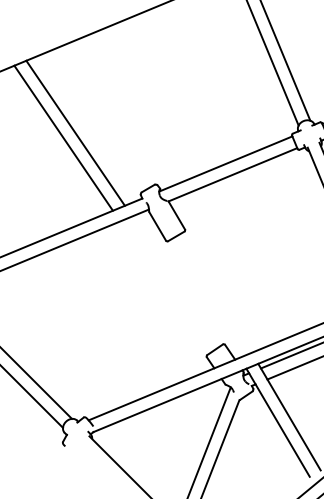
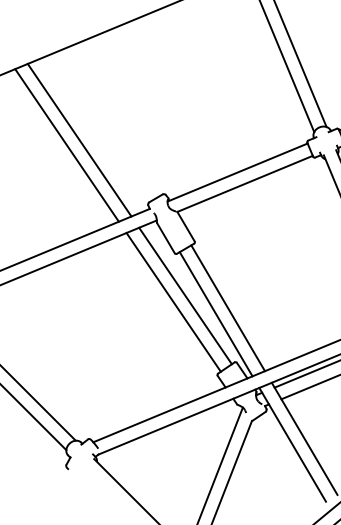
line: (176, 281) -> (185, 296), added
line: (164, 287) -> (173, 302), added
line: (216, 292) -> (227, 307), added
line: (204, 298) -> (215, 314), added

